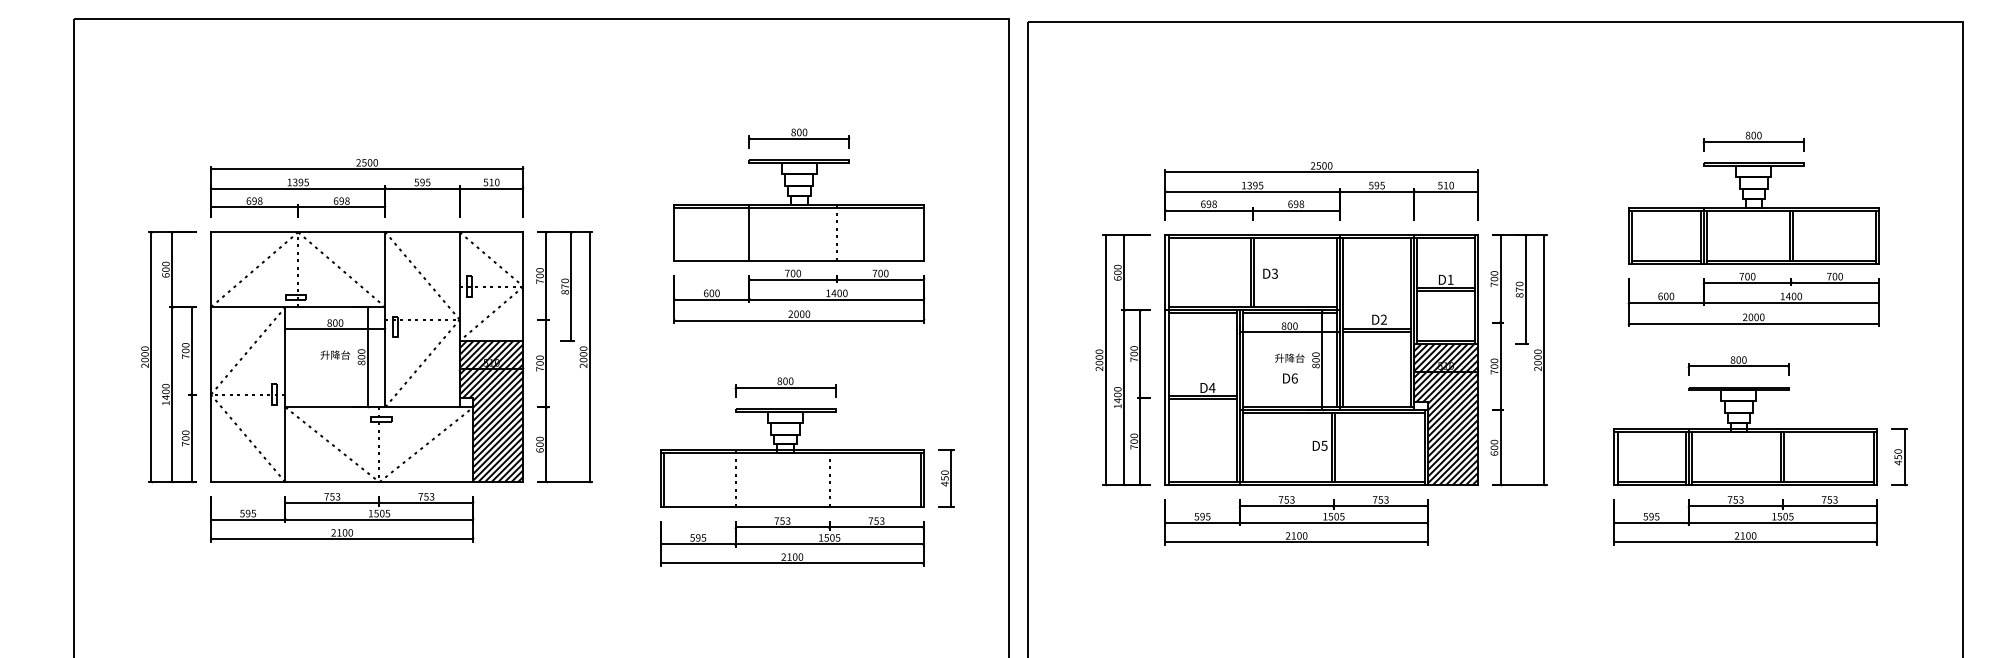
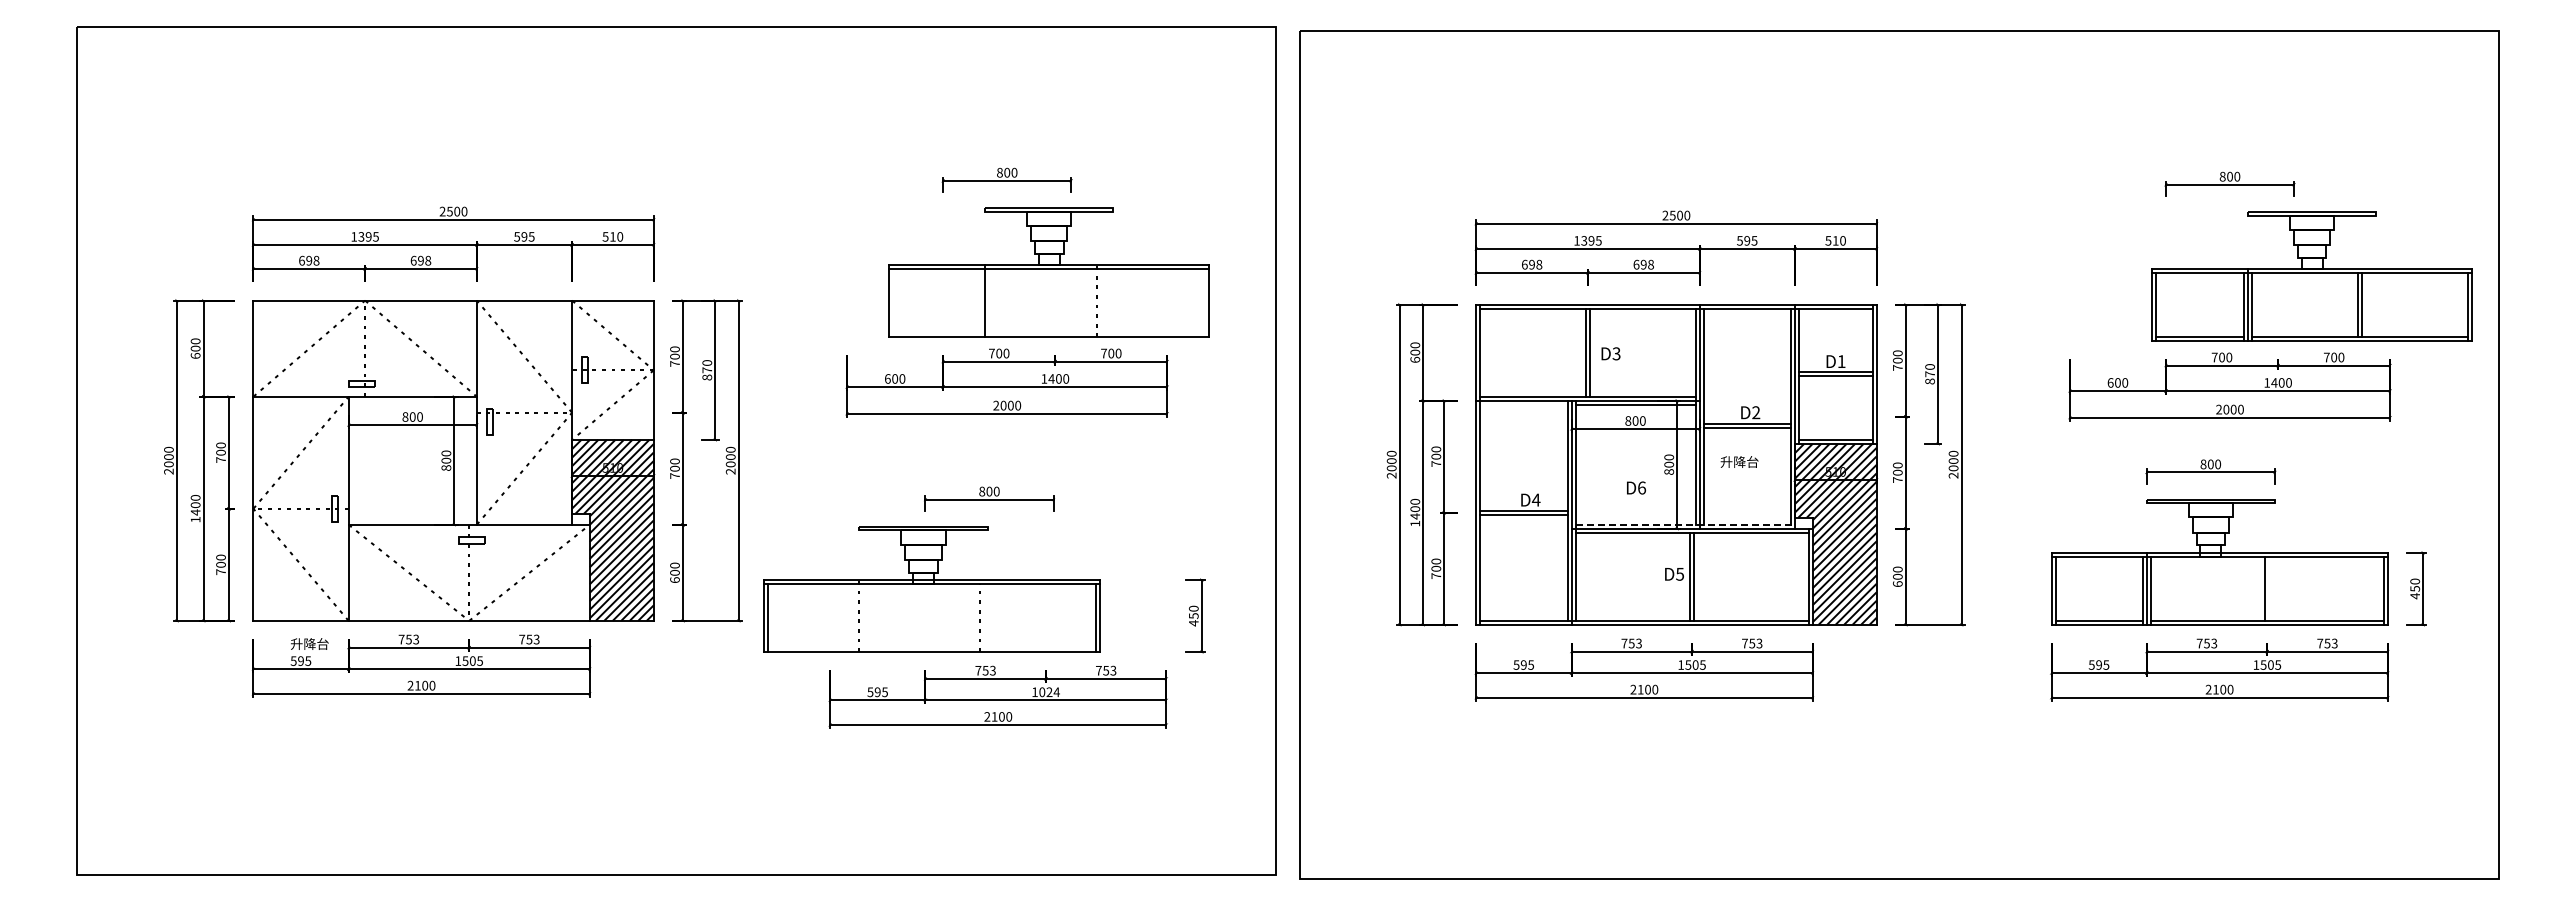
part: (798, 210) -> (1048, 272), moved
part: (1753, 213) -> (2311, 276), moved
line: (1202, 313) -> (1523, 404), removed
text: (335, 354) -> (309, 643), moved
text: (1289, 357) -> (1739, 461), moved
line: (1328, 406) -> (1685, 524), solid -> dashed
line: (1784, 456) -> (2269, 588), removed
part: (791, 457) -> (931, 589), moved
text: (832, 538) -> (1049, 692), 1505 -> 1024

